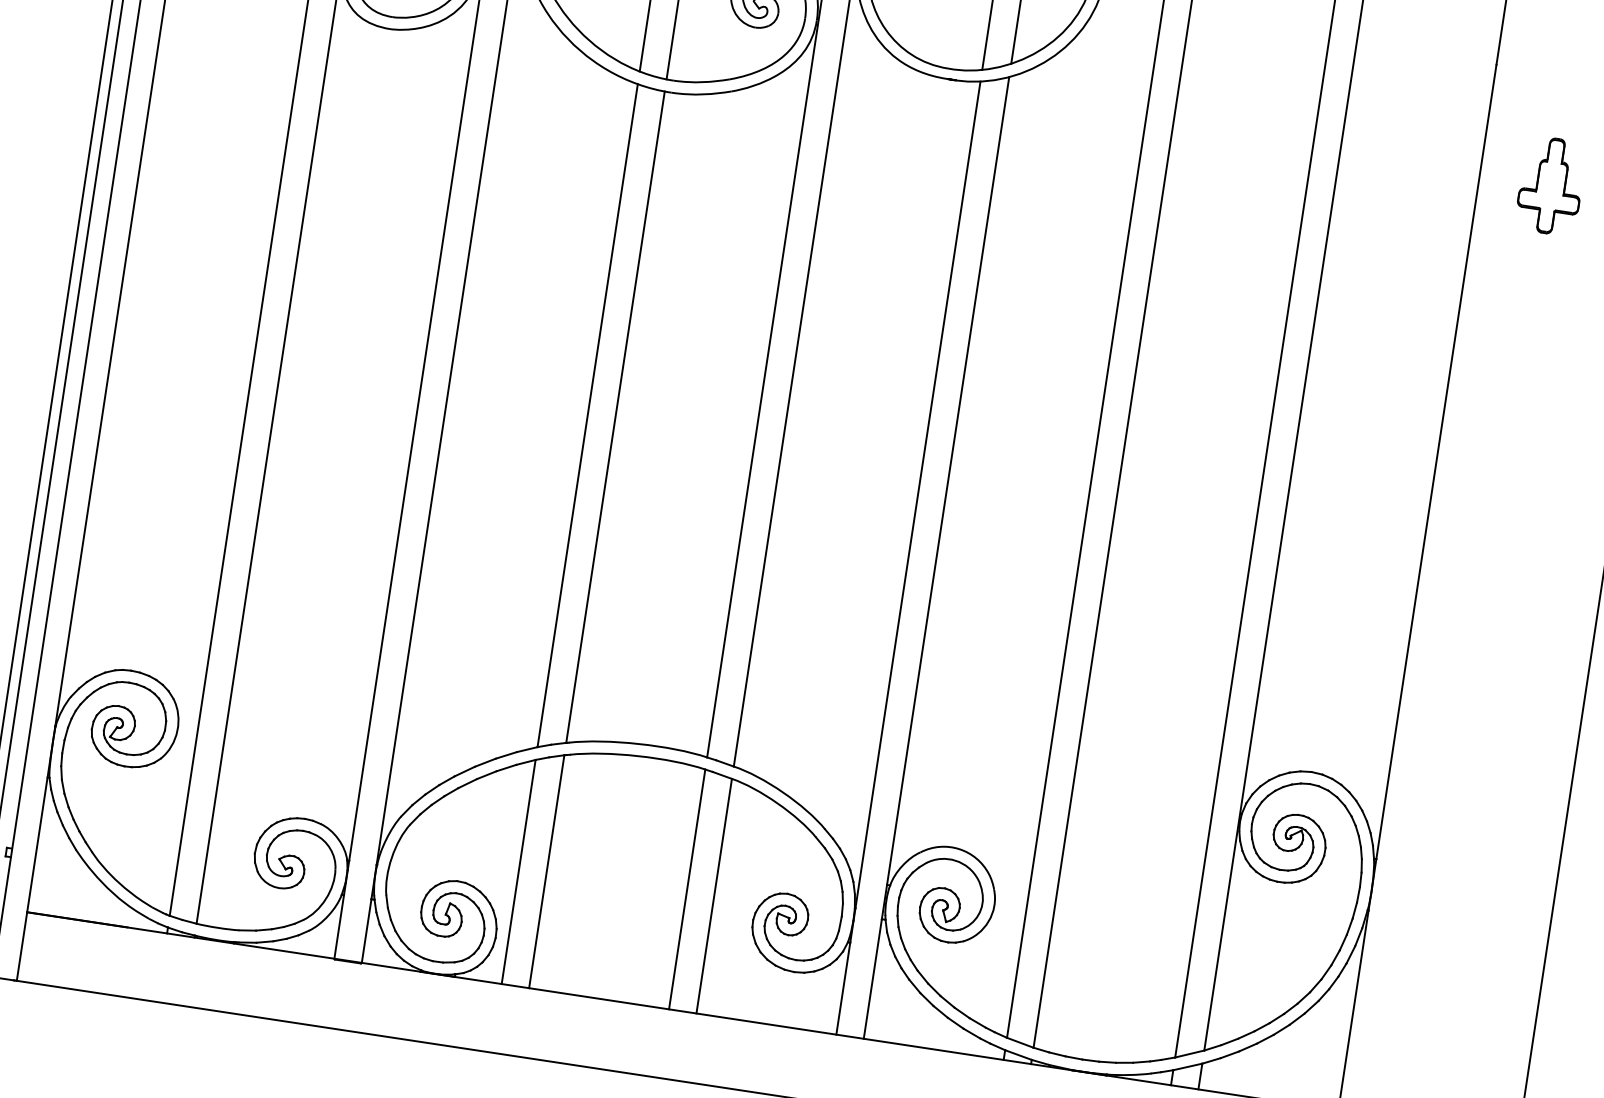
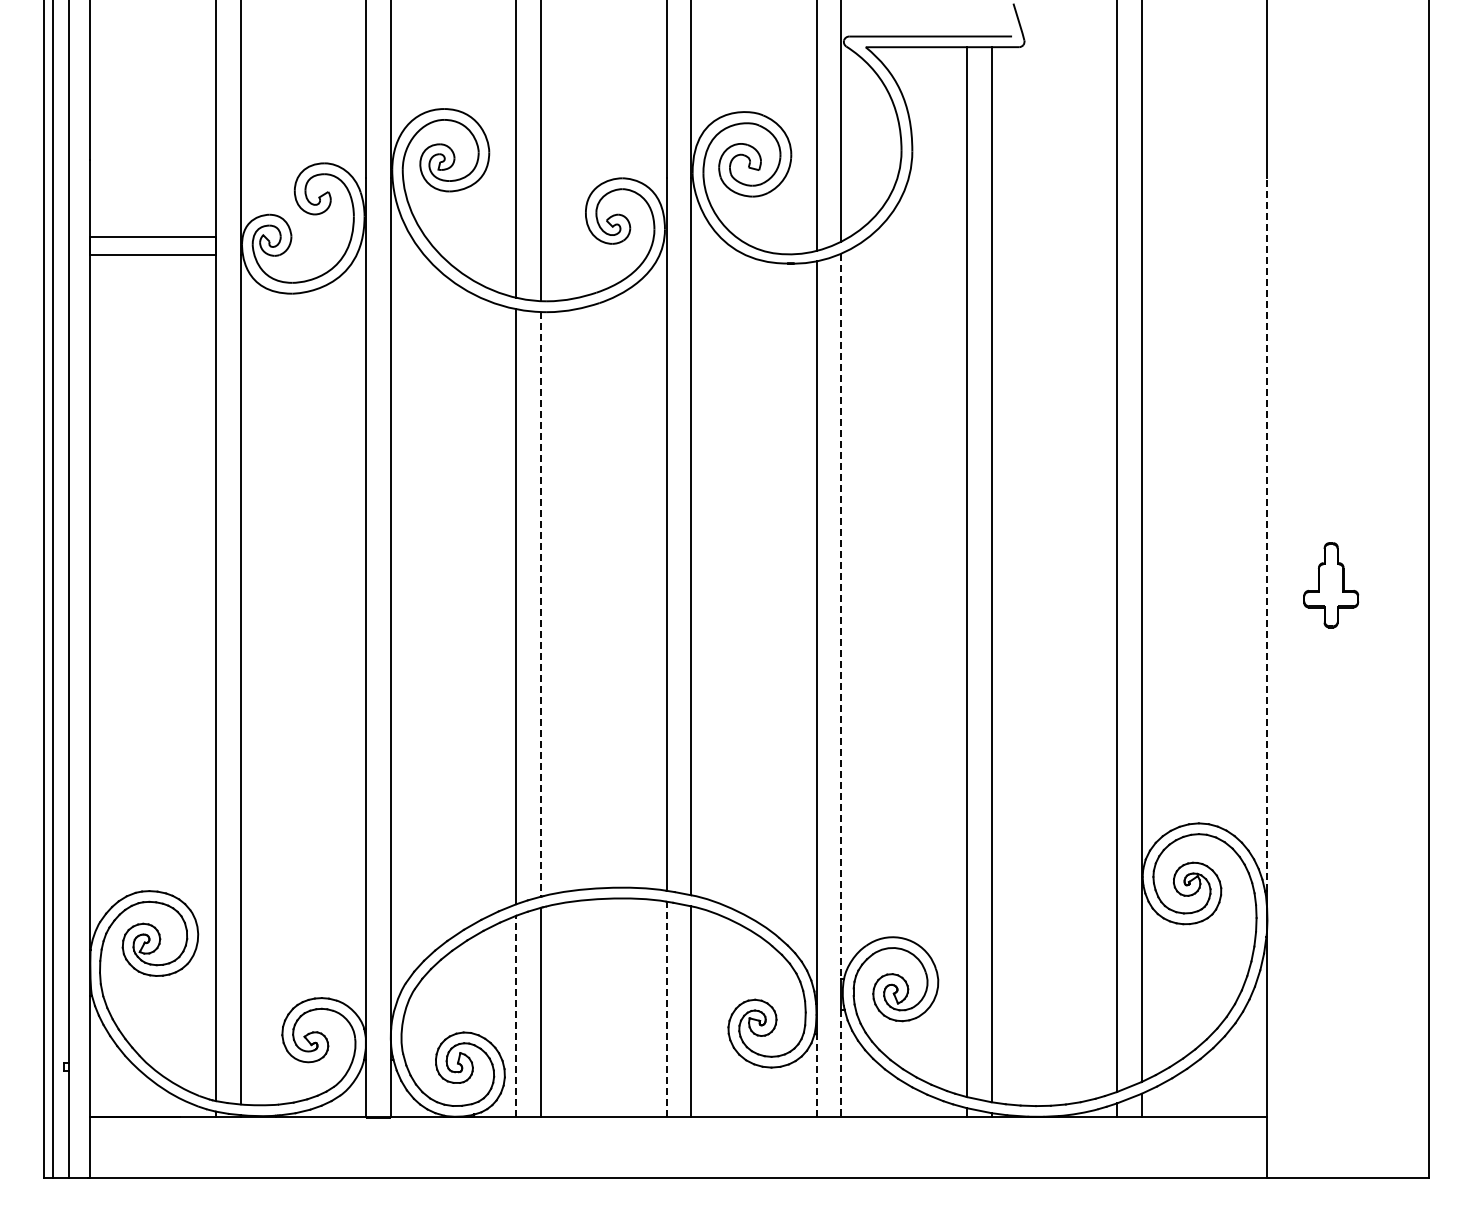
part: (1551, 186) -> (1331, 585), moved
line: (615, 417) -> (540, 604), solid -> dashed
line: (1436, 461) -> (1267, 534), solid -> dashed
line: (948, 481) -> (841, 616), solid -> dashed
line: (518, 872) -> (516, 1016), solid -> dashed
line: (687, 889) -> (666, 1009), solid -> dashed
line: (873, 979) -> (841, 1063), solid -> dashed
line: (843, 988) -> (816, 1075), solid -> dashed

